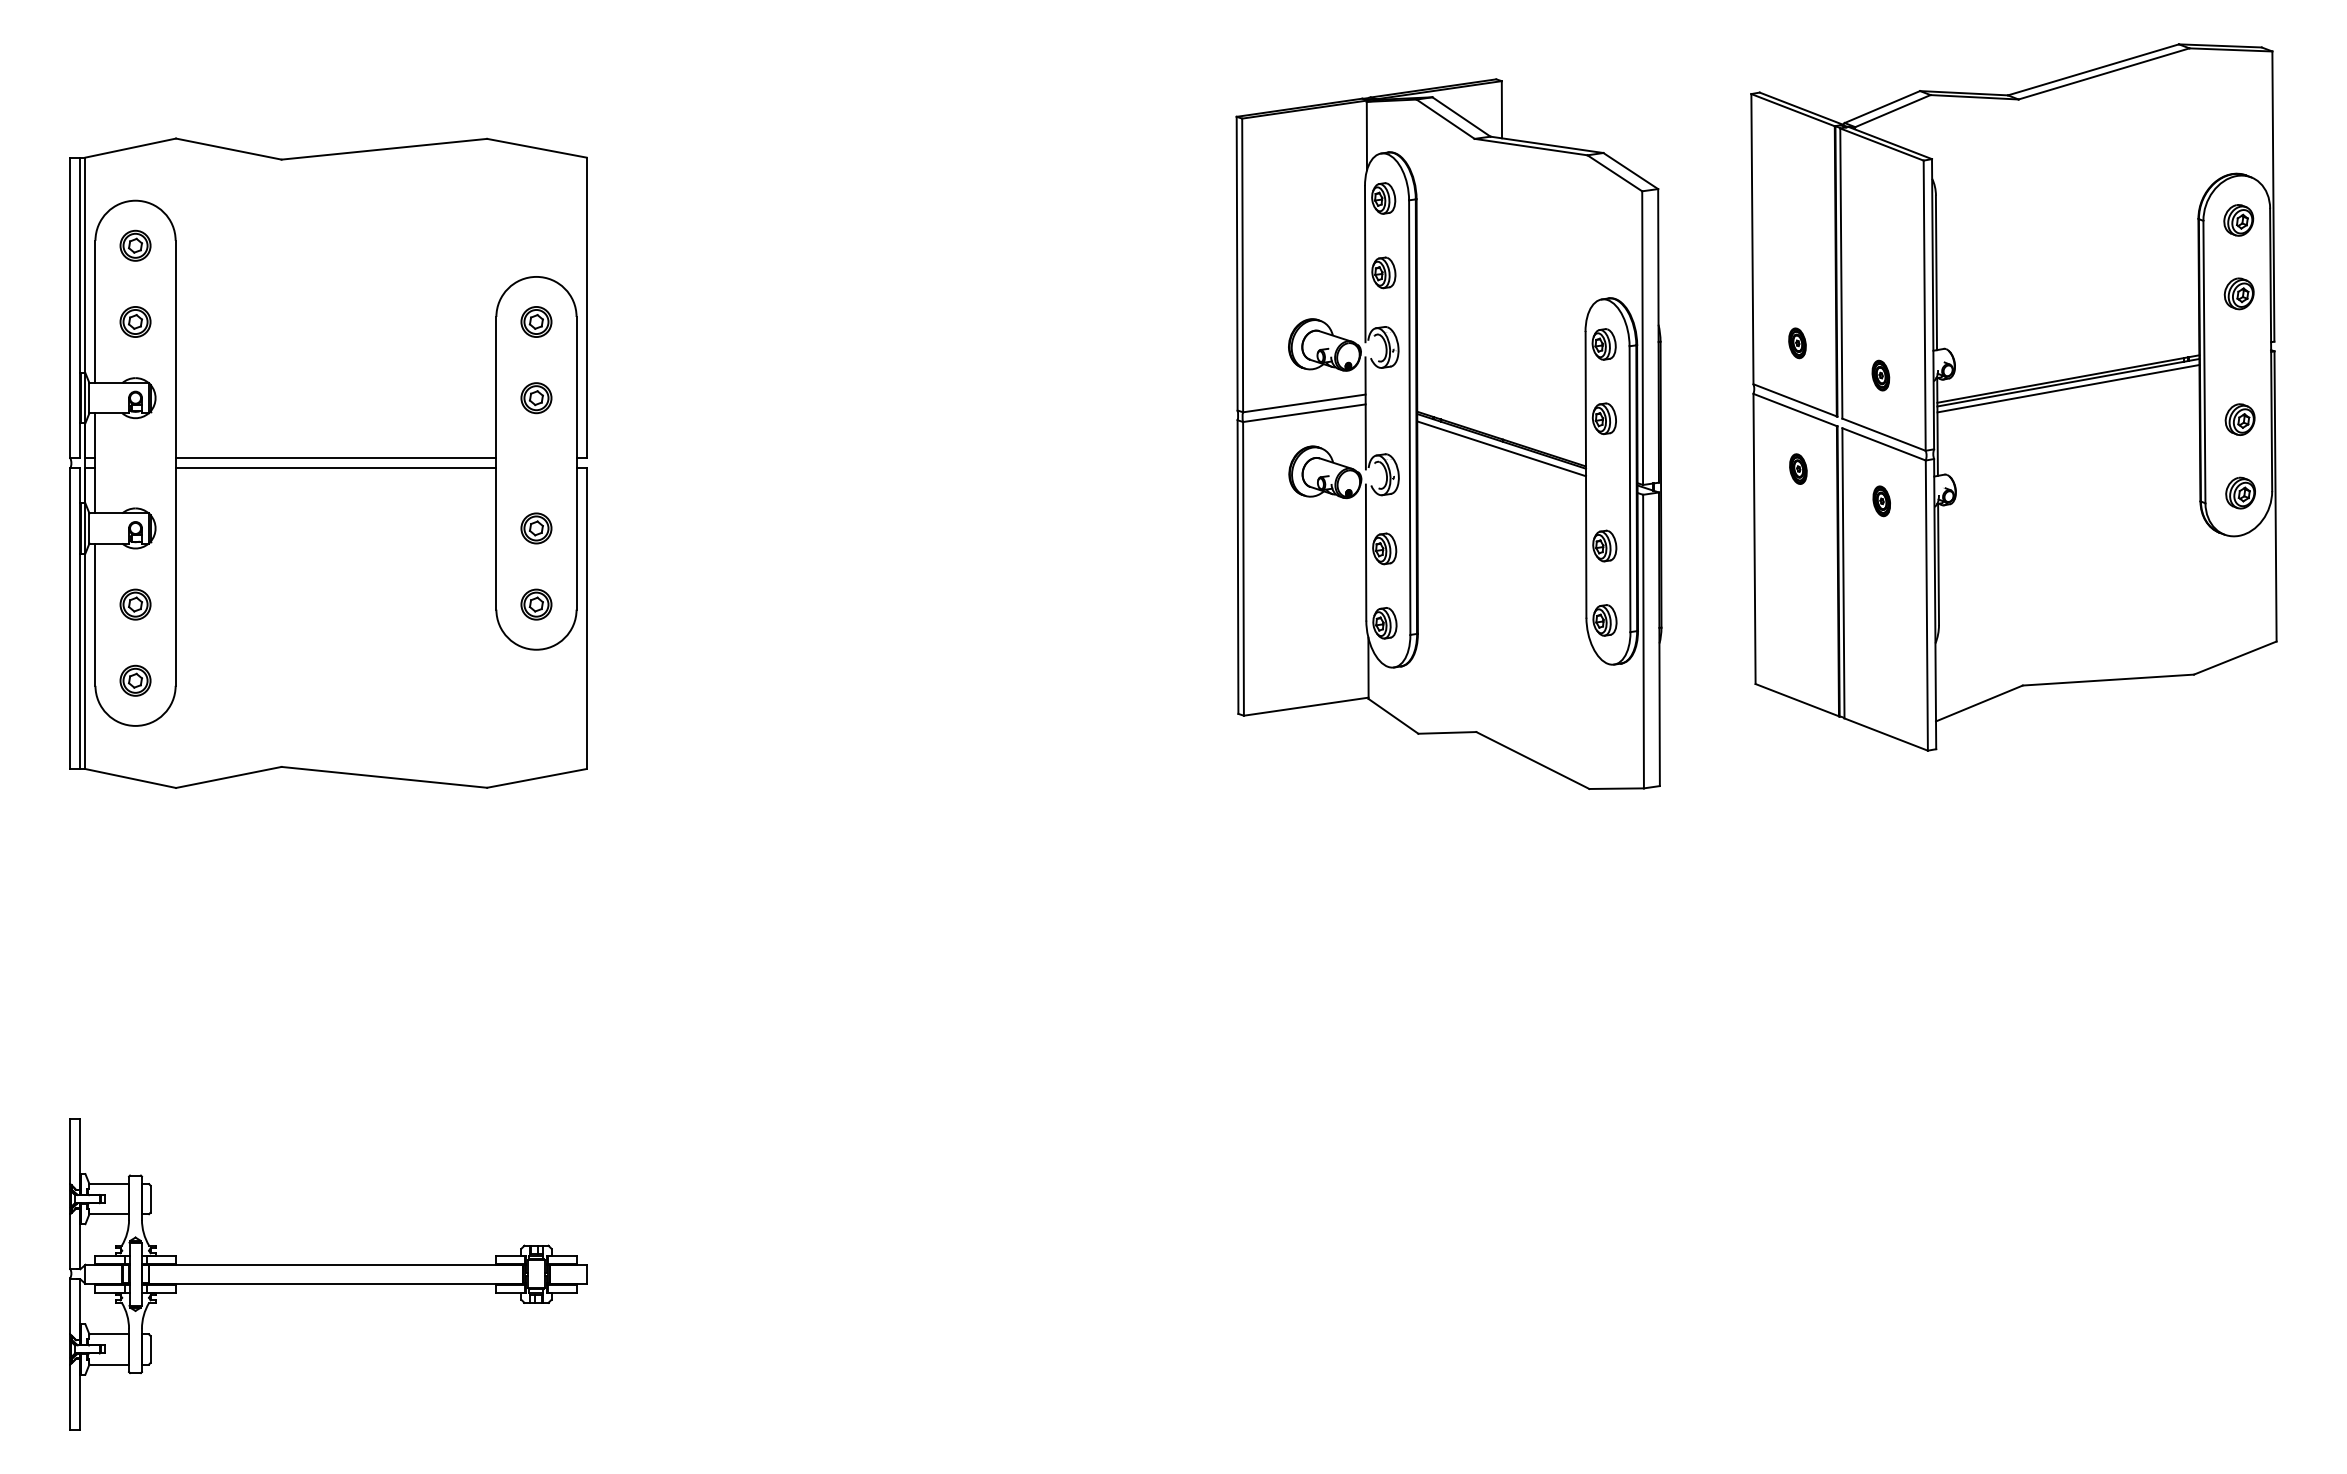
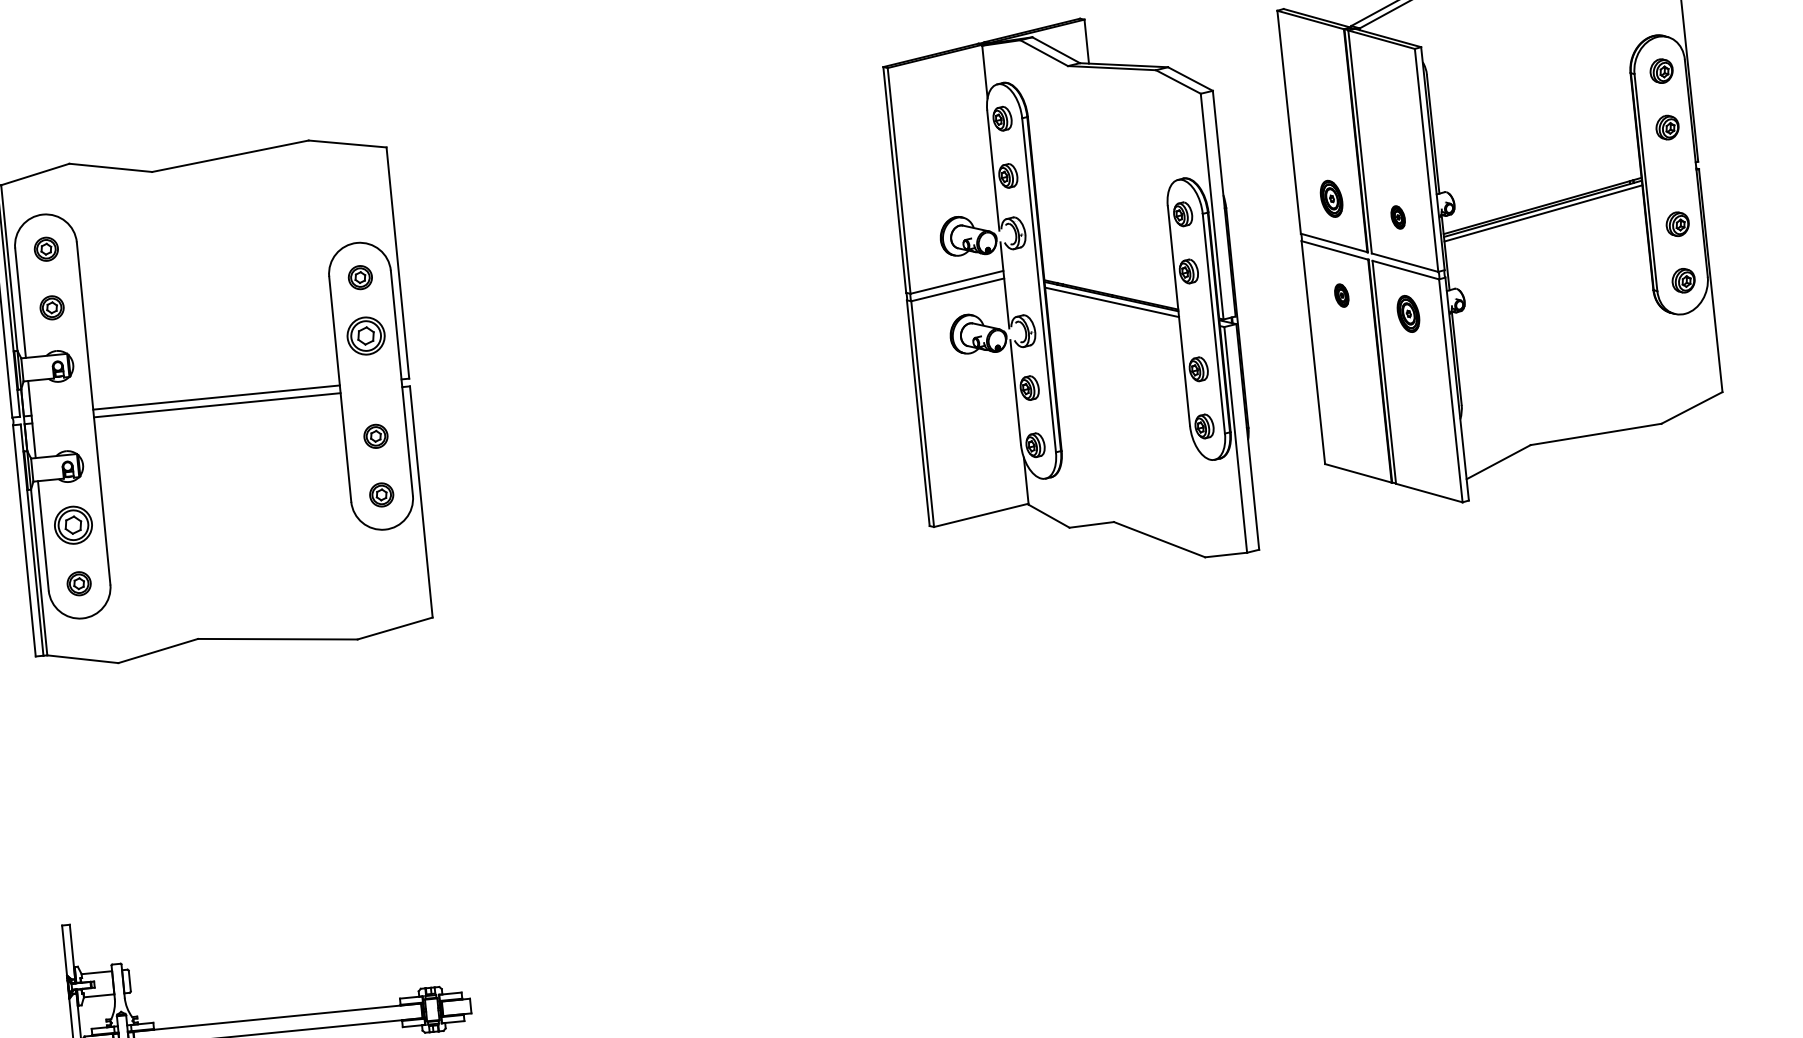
part: (1797, 343) -> (1331, 199), size x1.6
part: (536, 398) -> (366, 336), size x1.6
part: (1881, 501) -> (1408, 314), size x1.6
part: (135, 604) -> (73, 525), size x1.6

